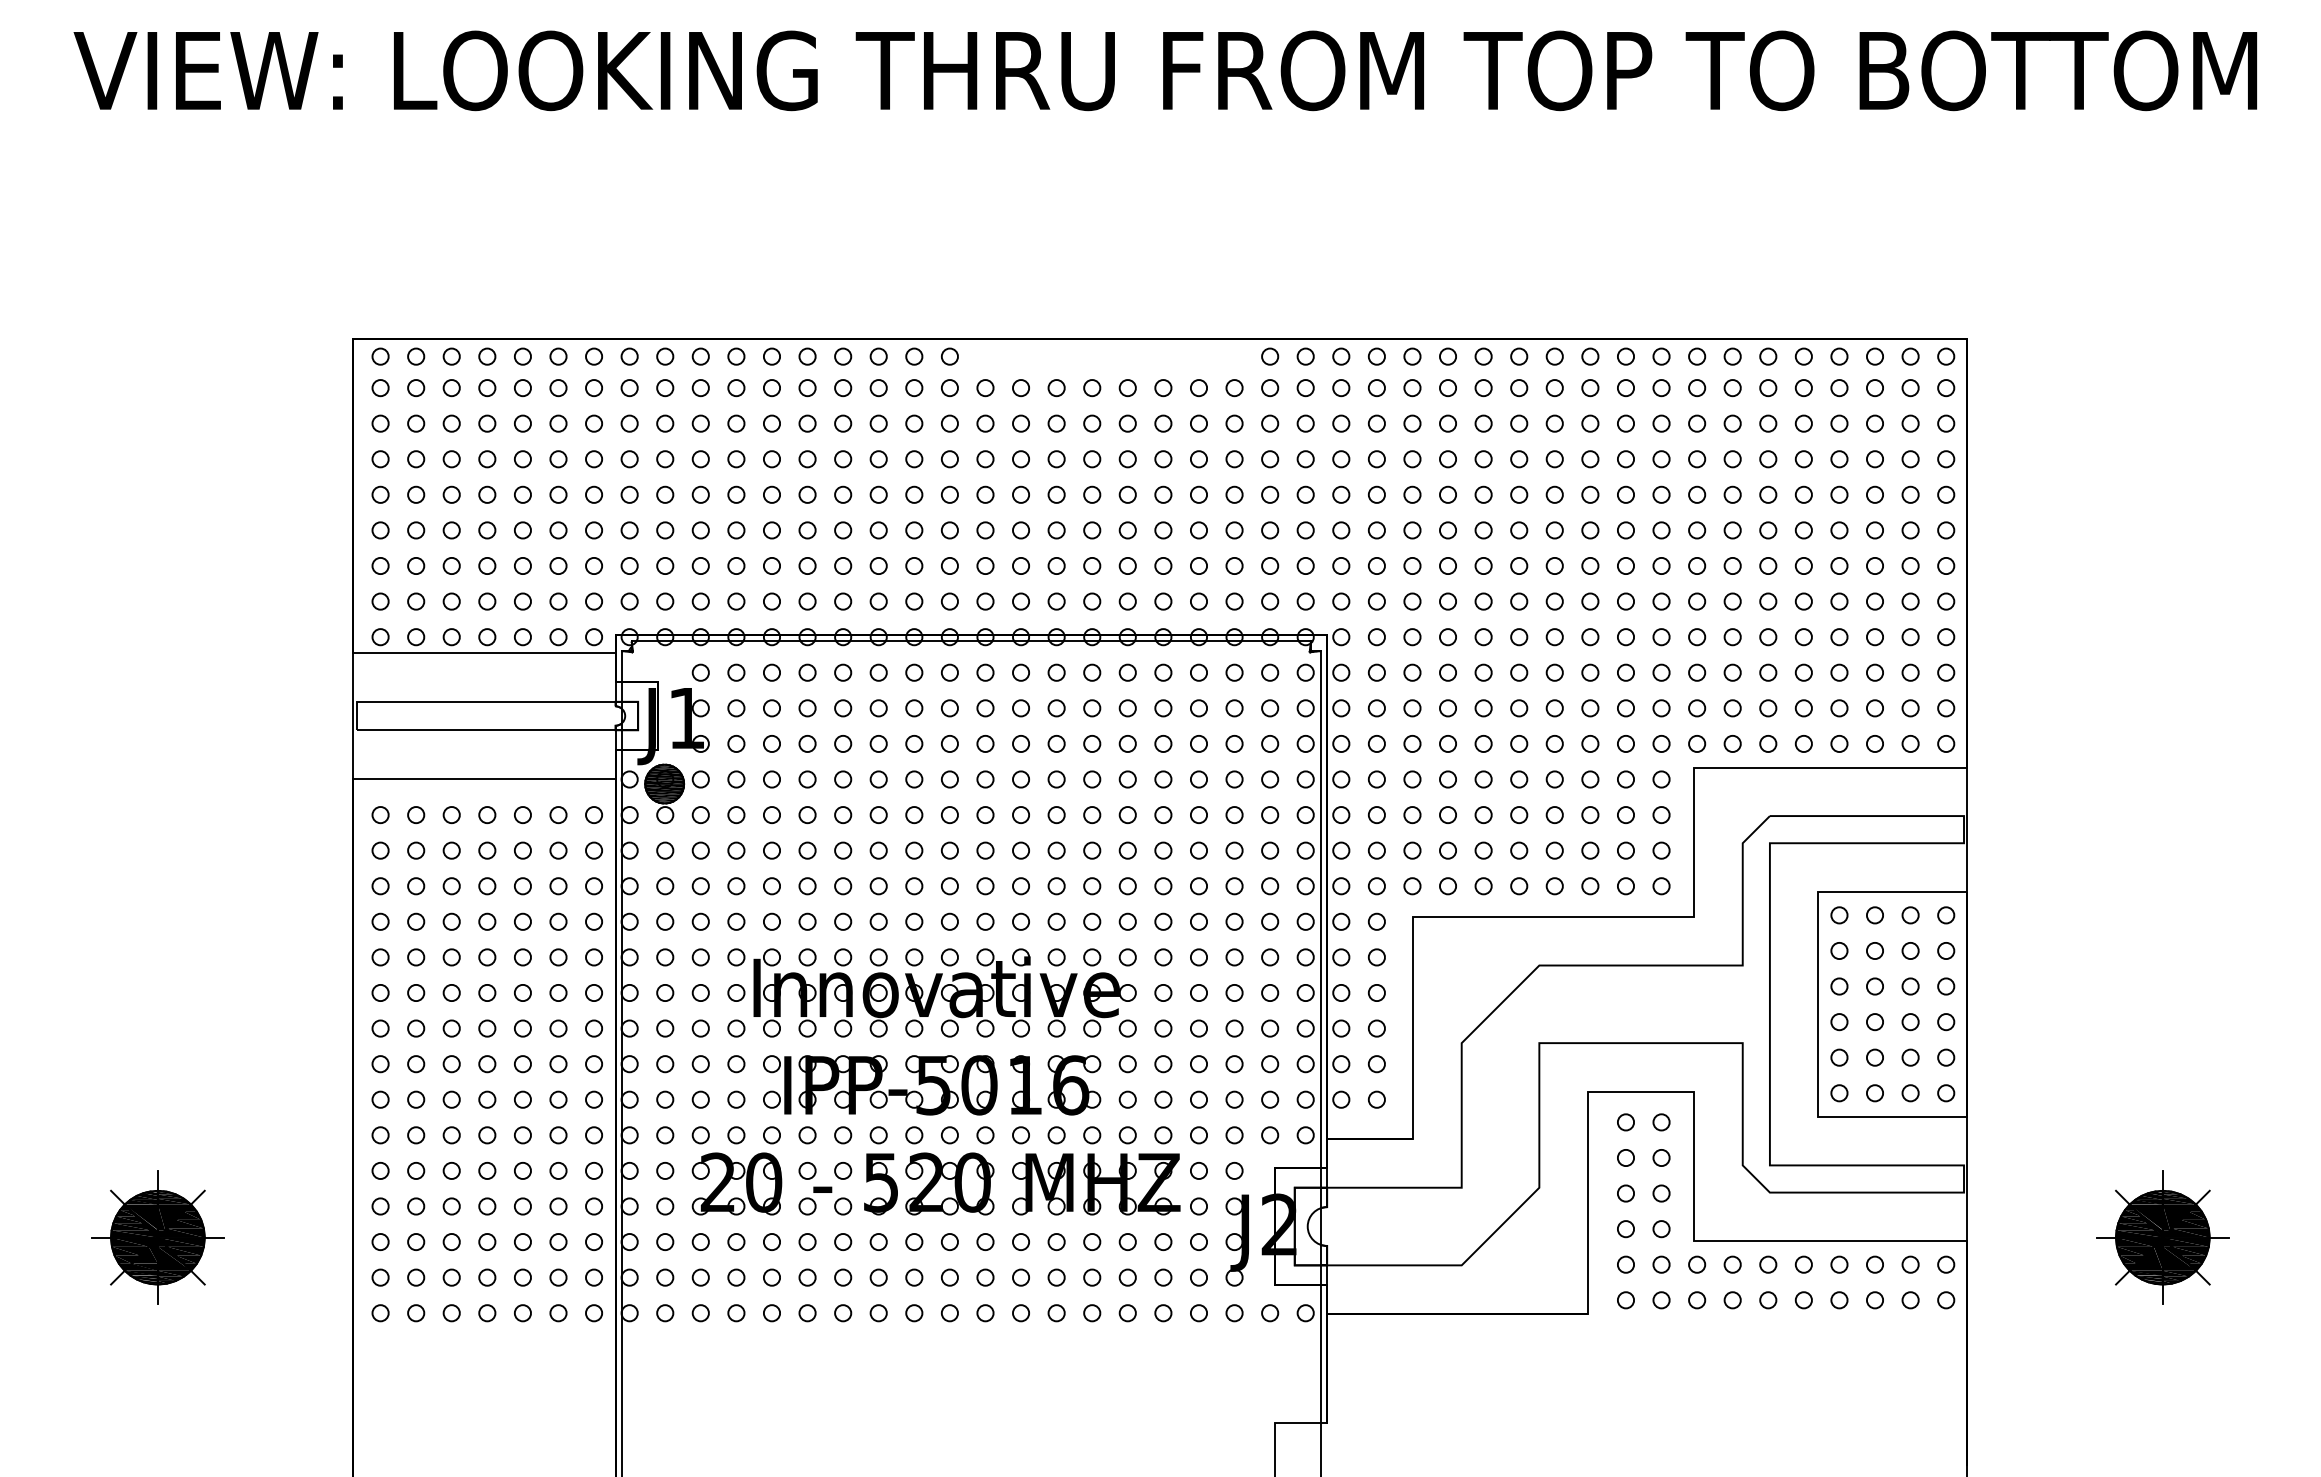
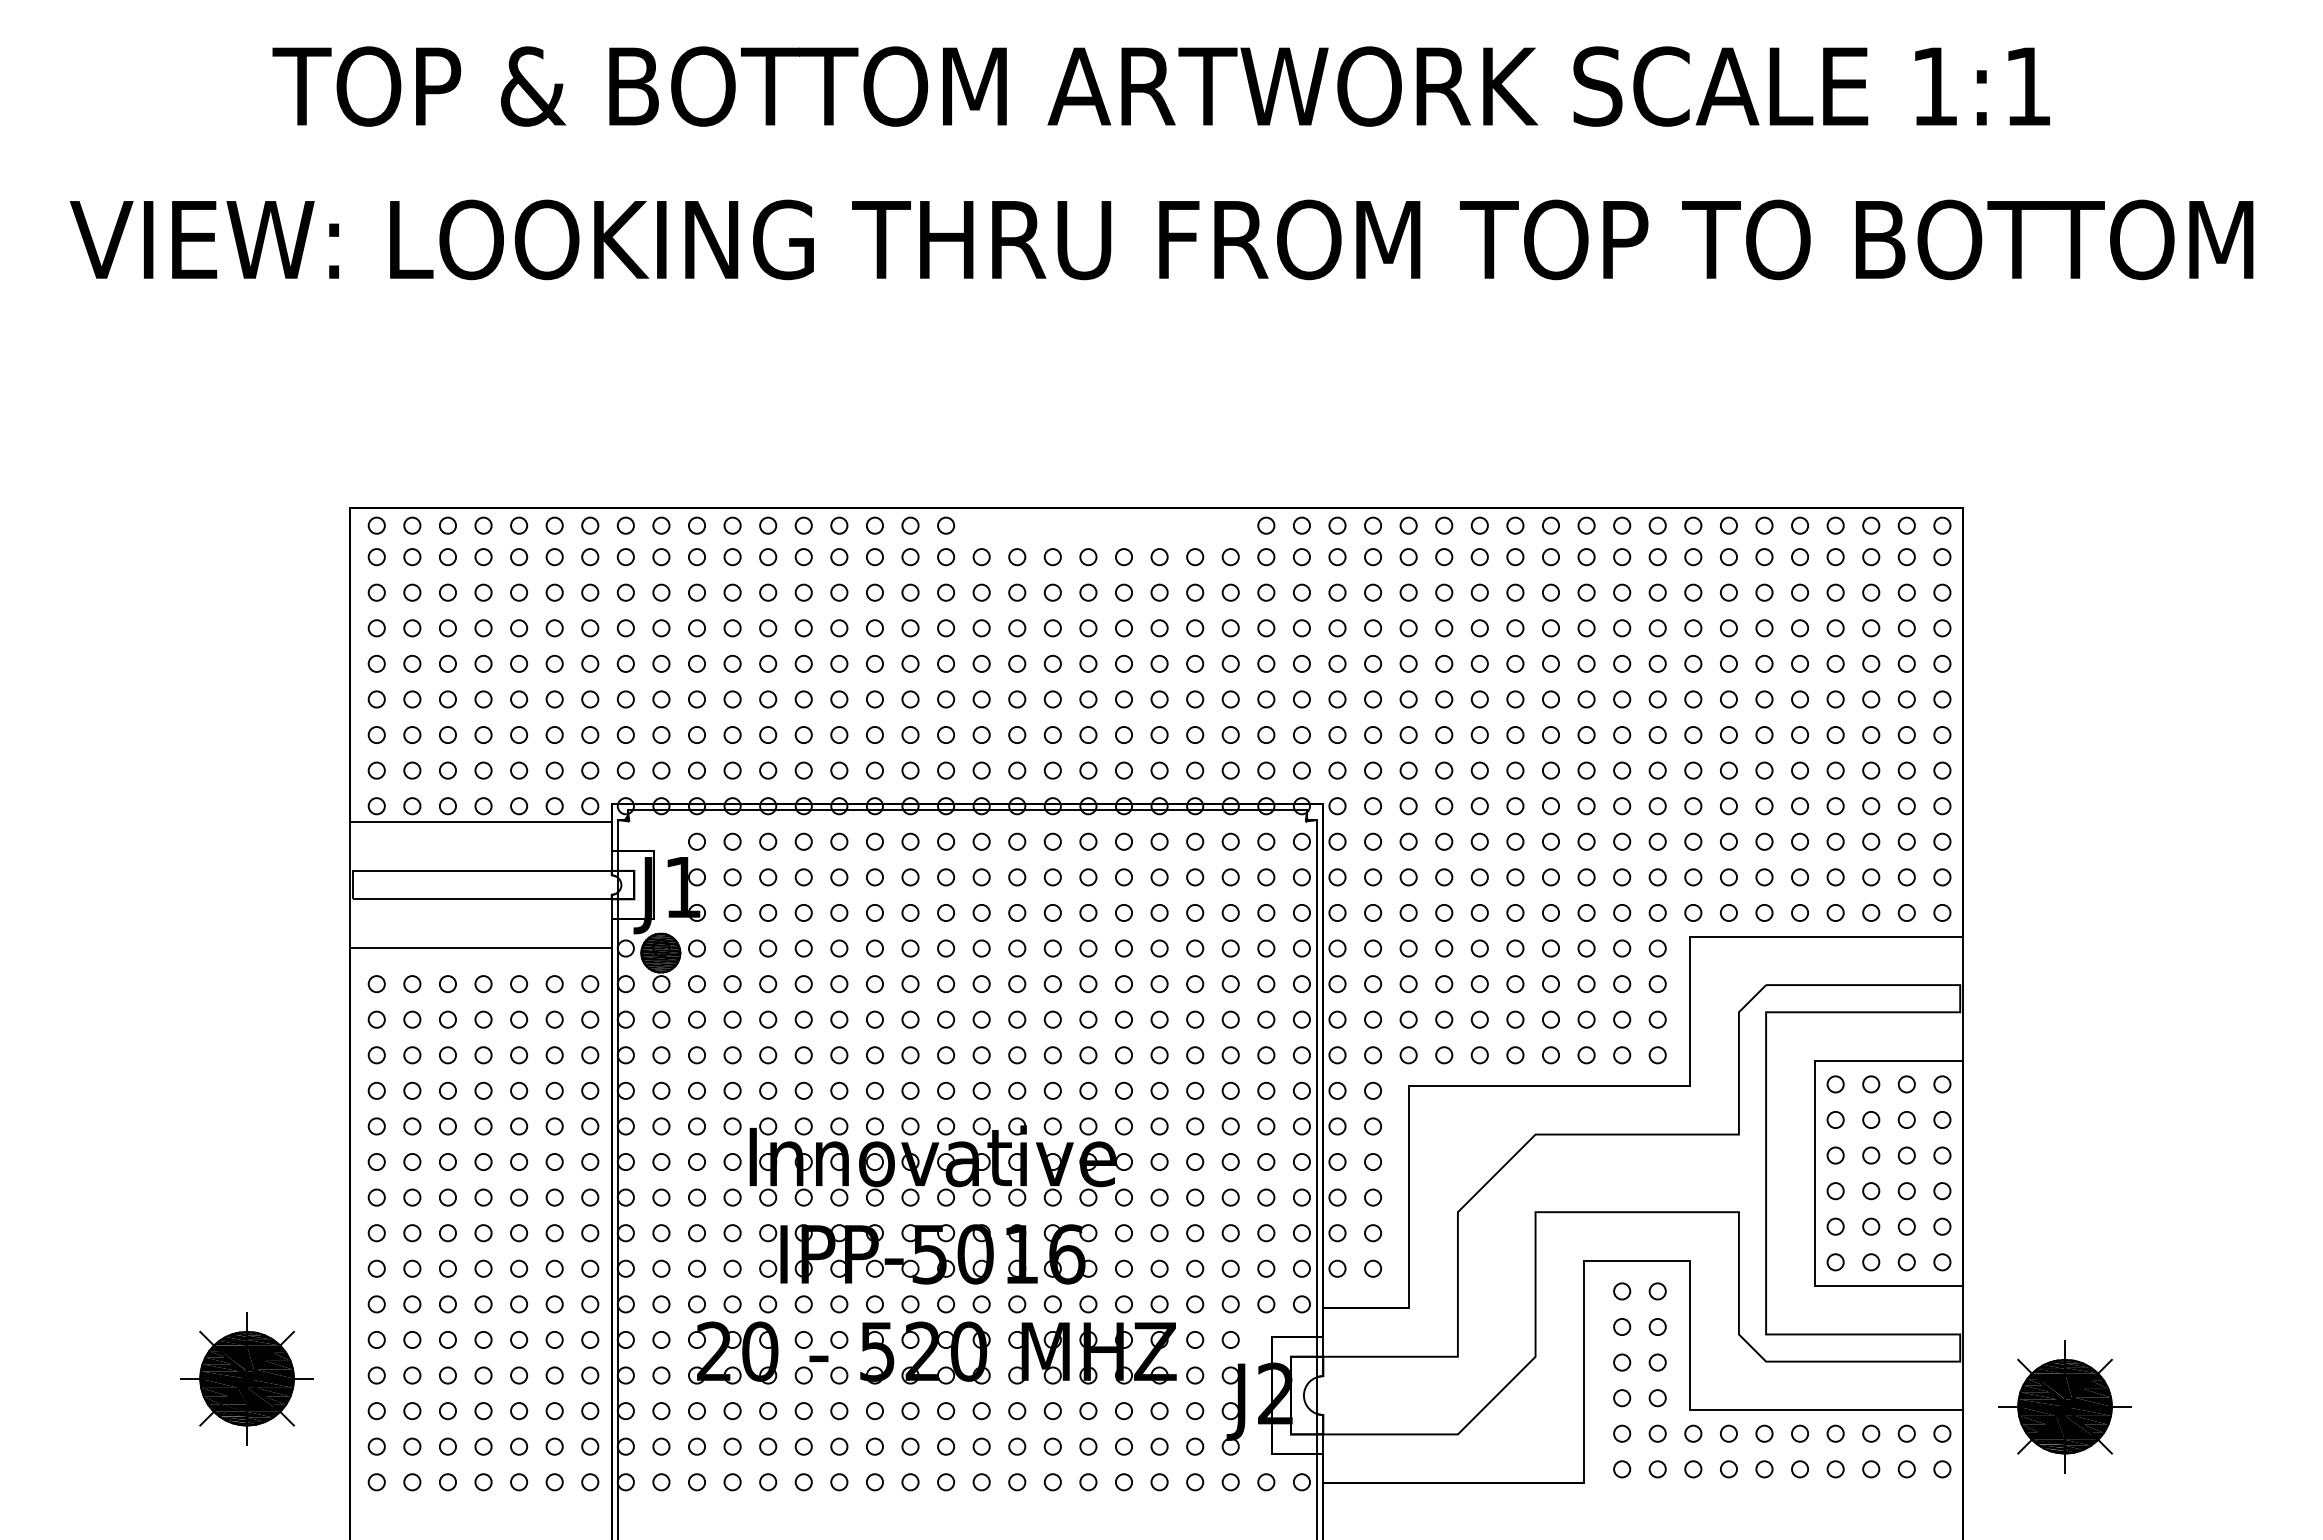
part: (157, 1237) -> (246, 1378), moved
part: (2162, 1237) -> (2064, 1406), moved

